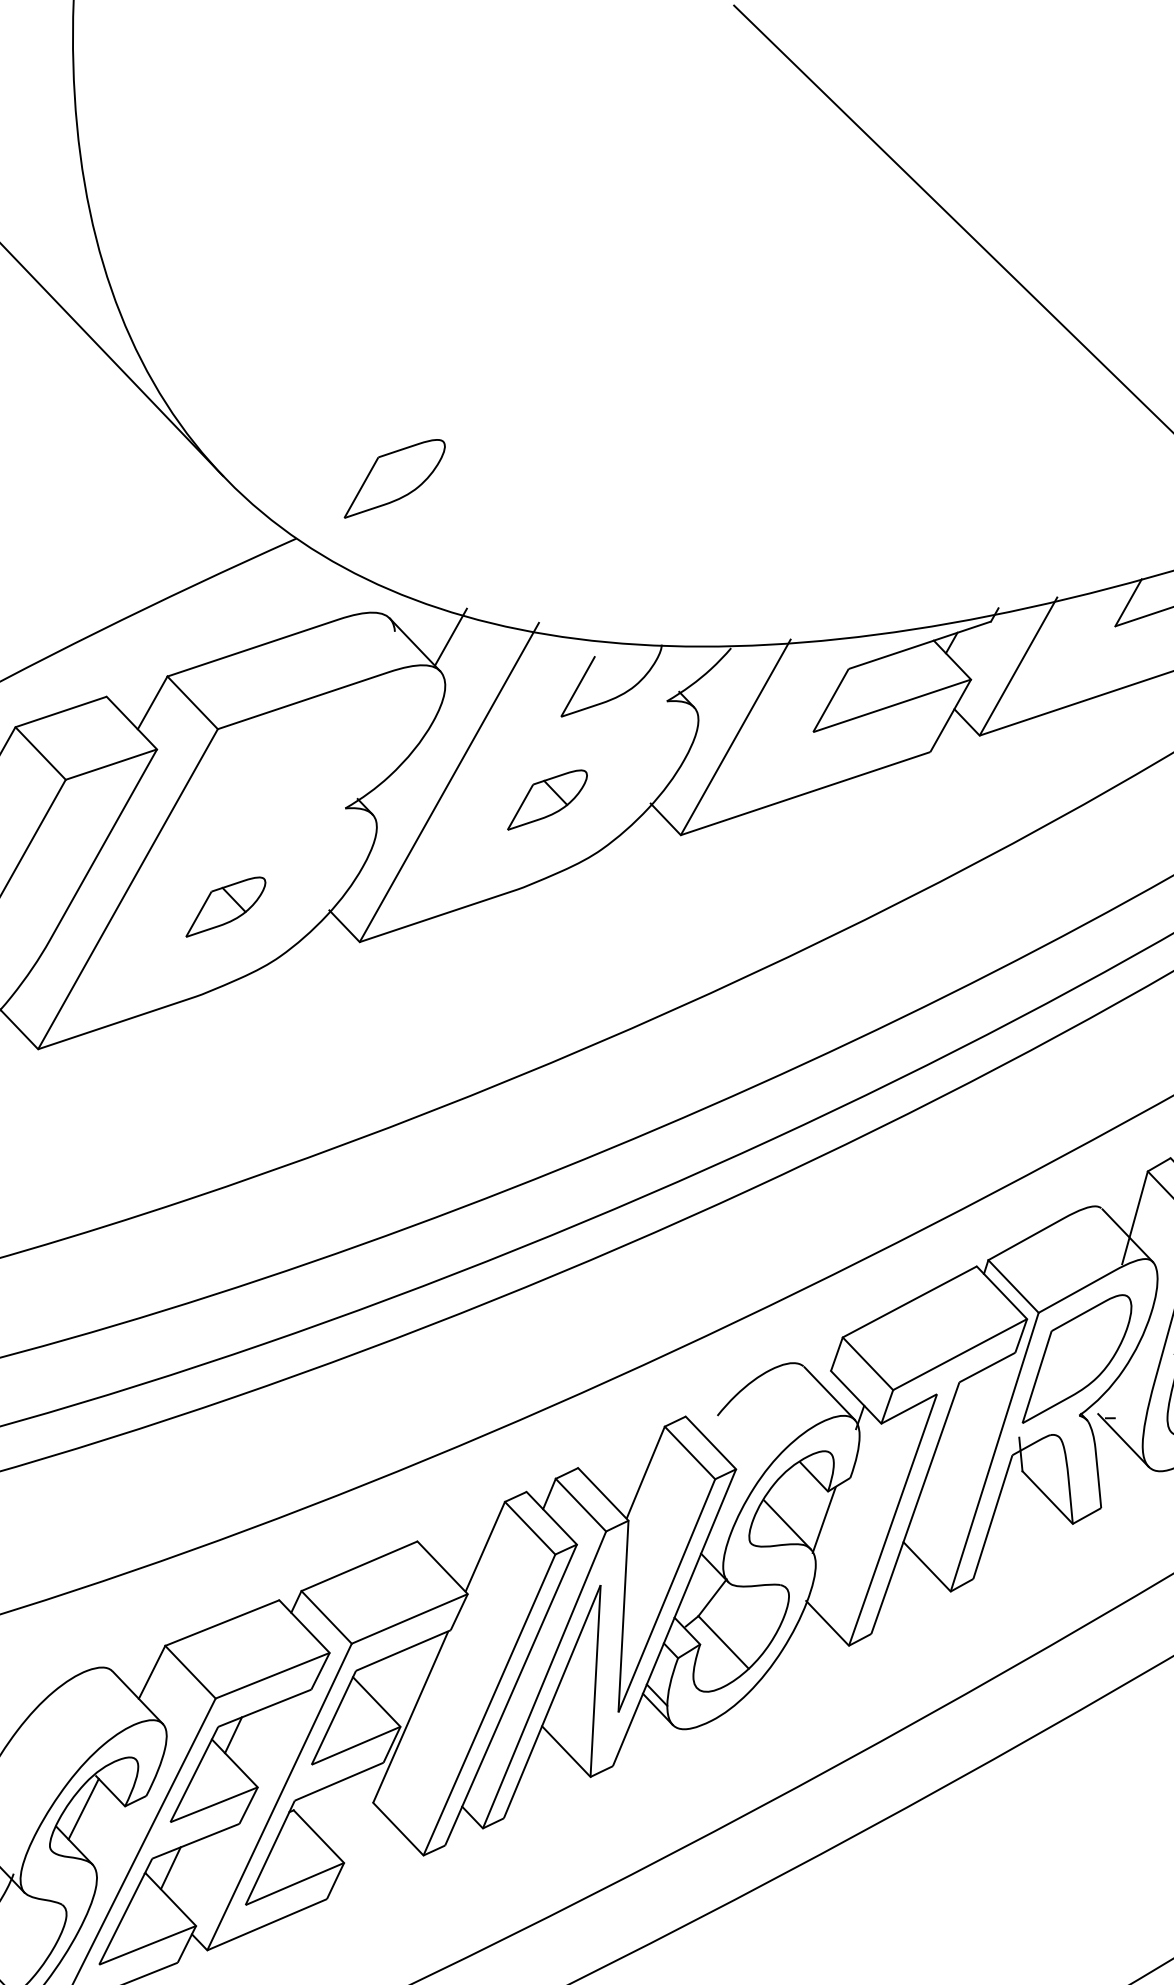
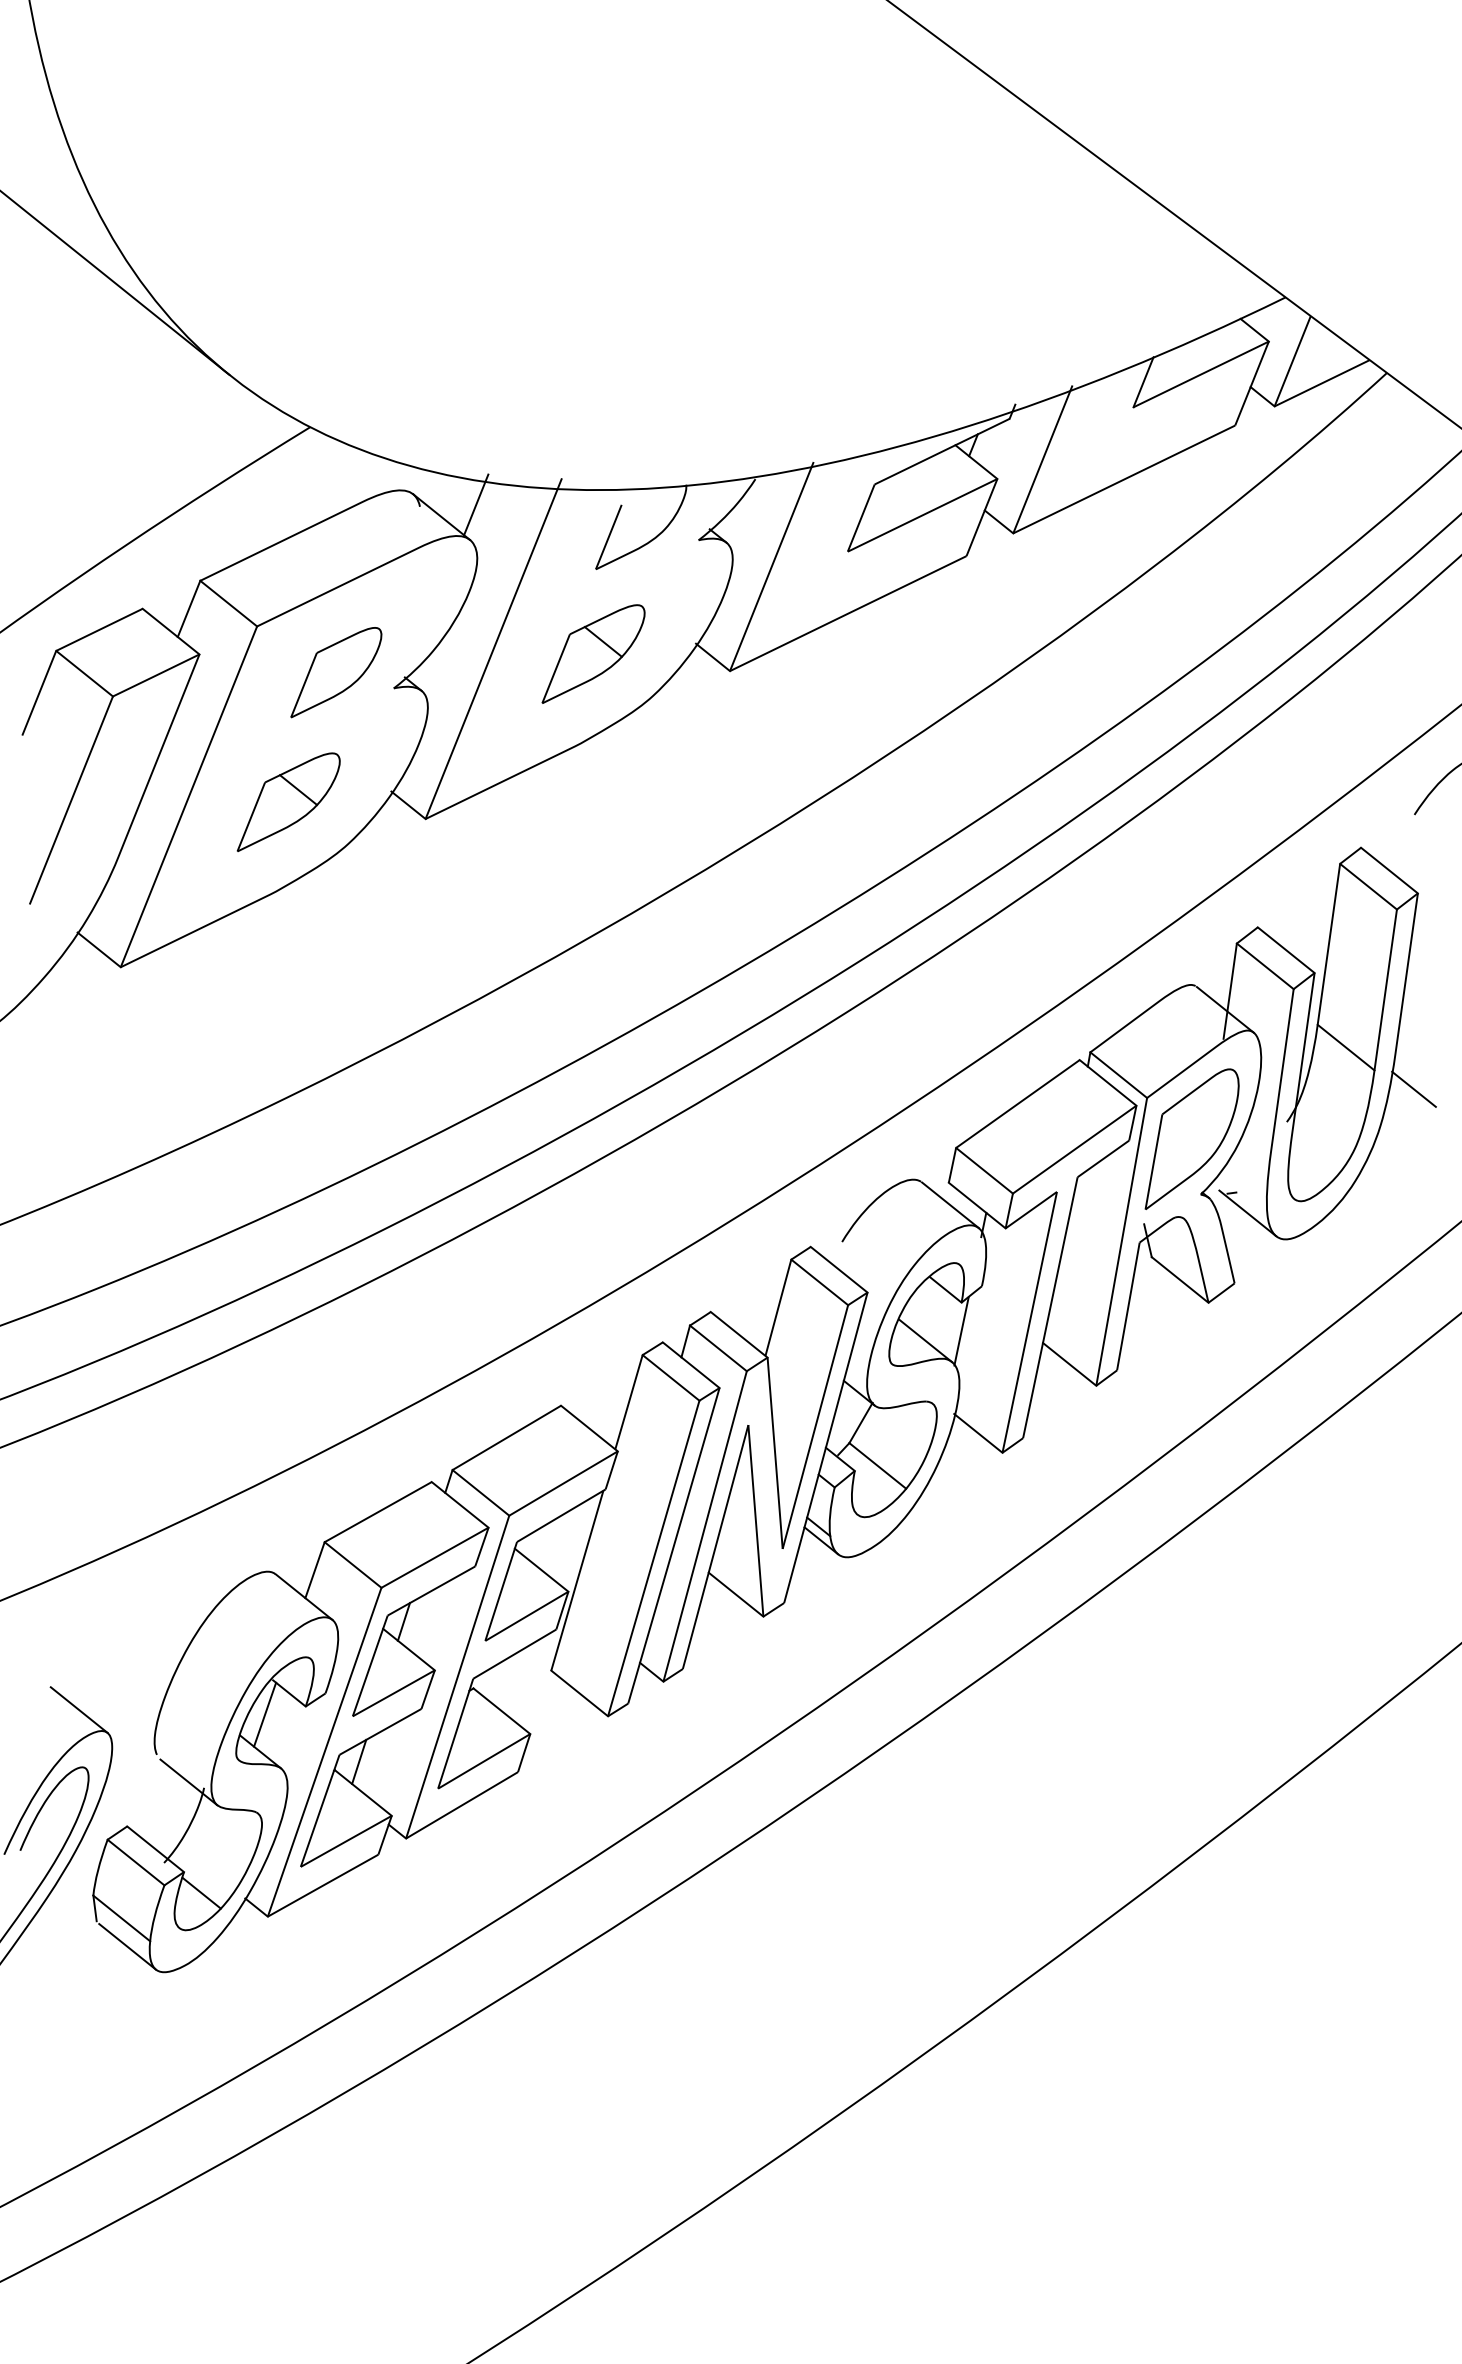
part: (395, 479) -> (336, 672), moved
part: (547, 799) -> (593, 653), size x1.43
part: (226, 906) -> (288, 801), size x1.43

